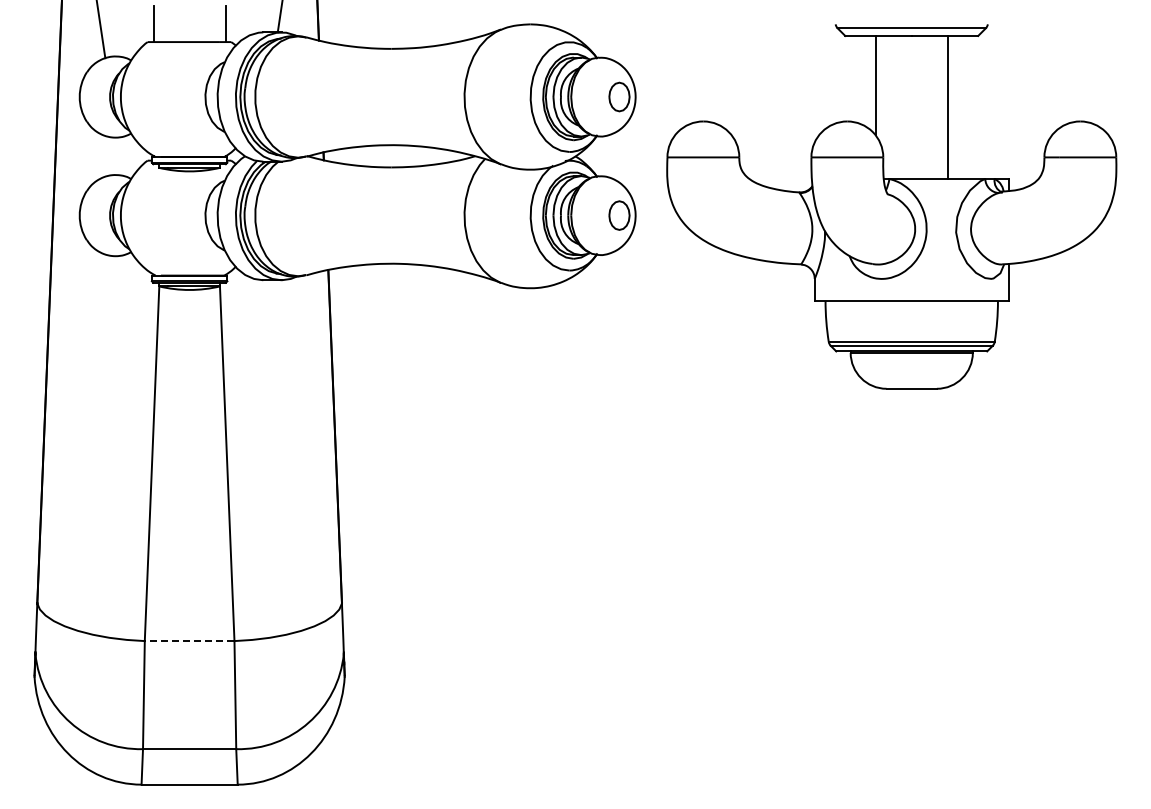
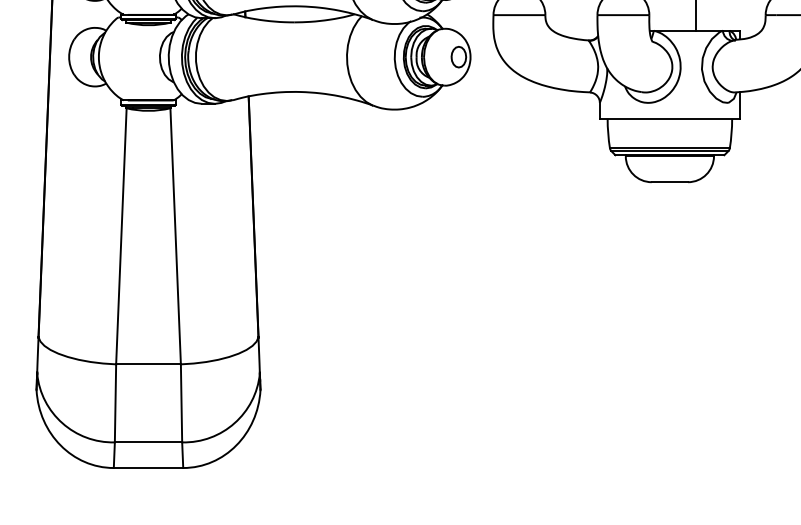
line: (189, 641) -> (148, 364), dashed -> solid

